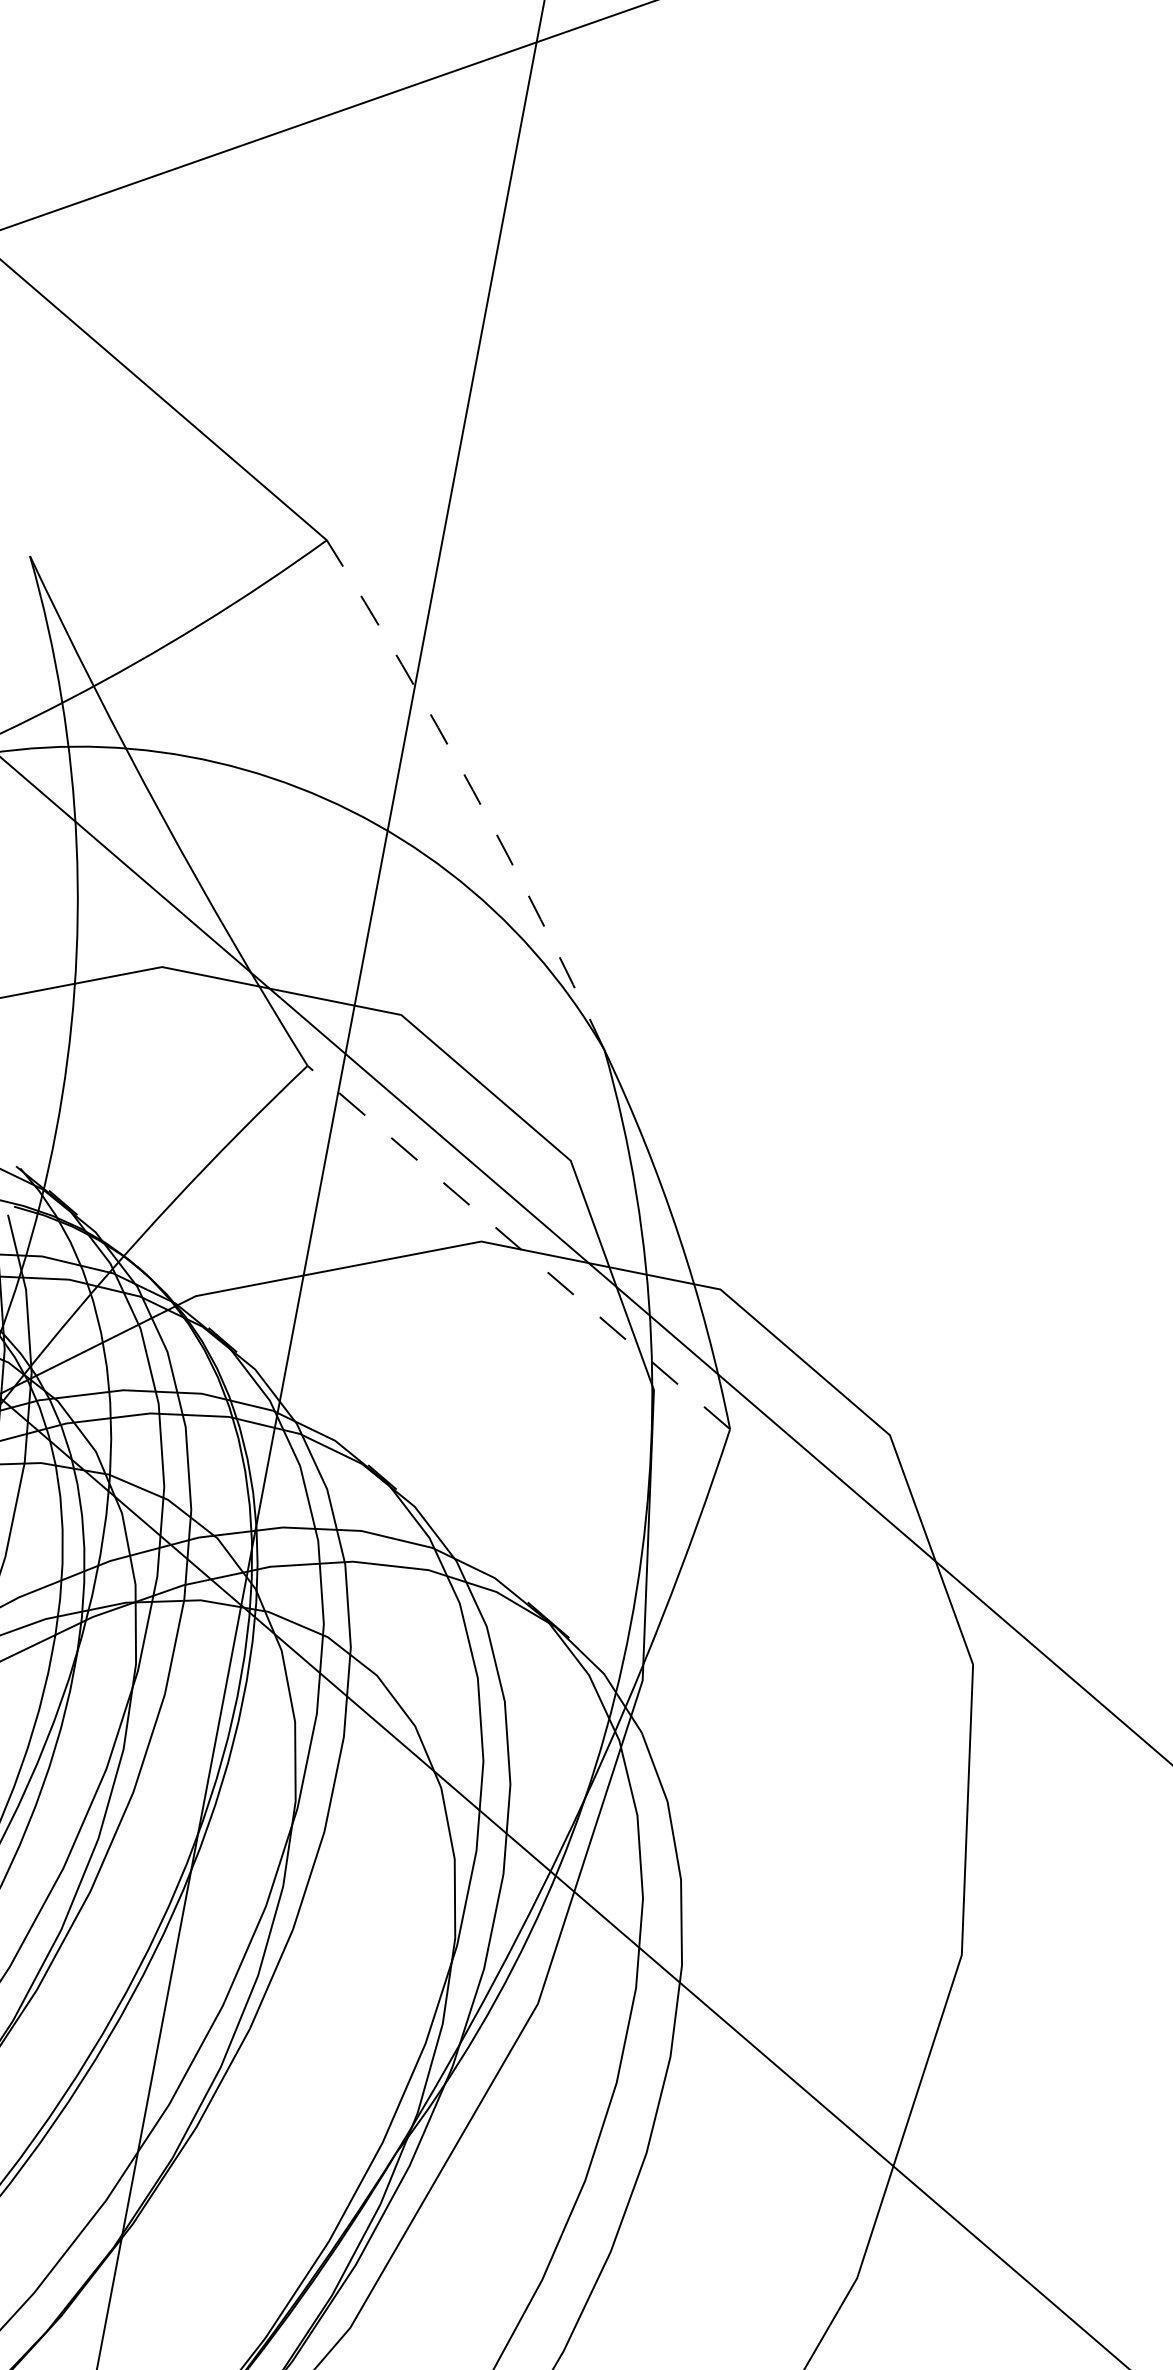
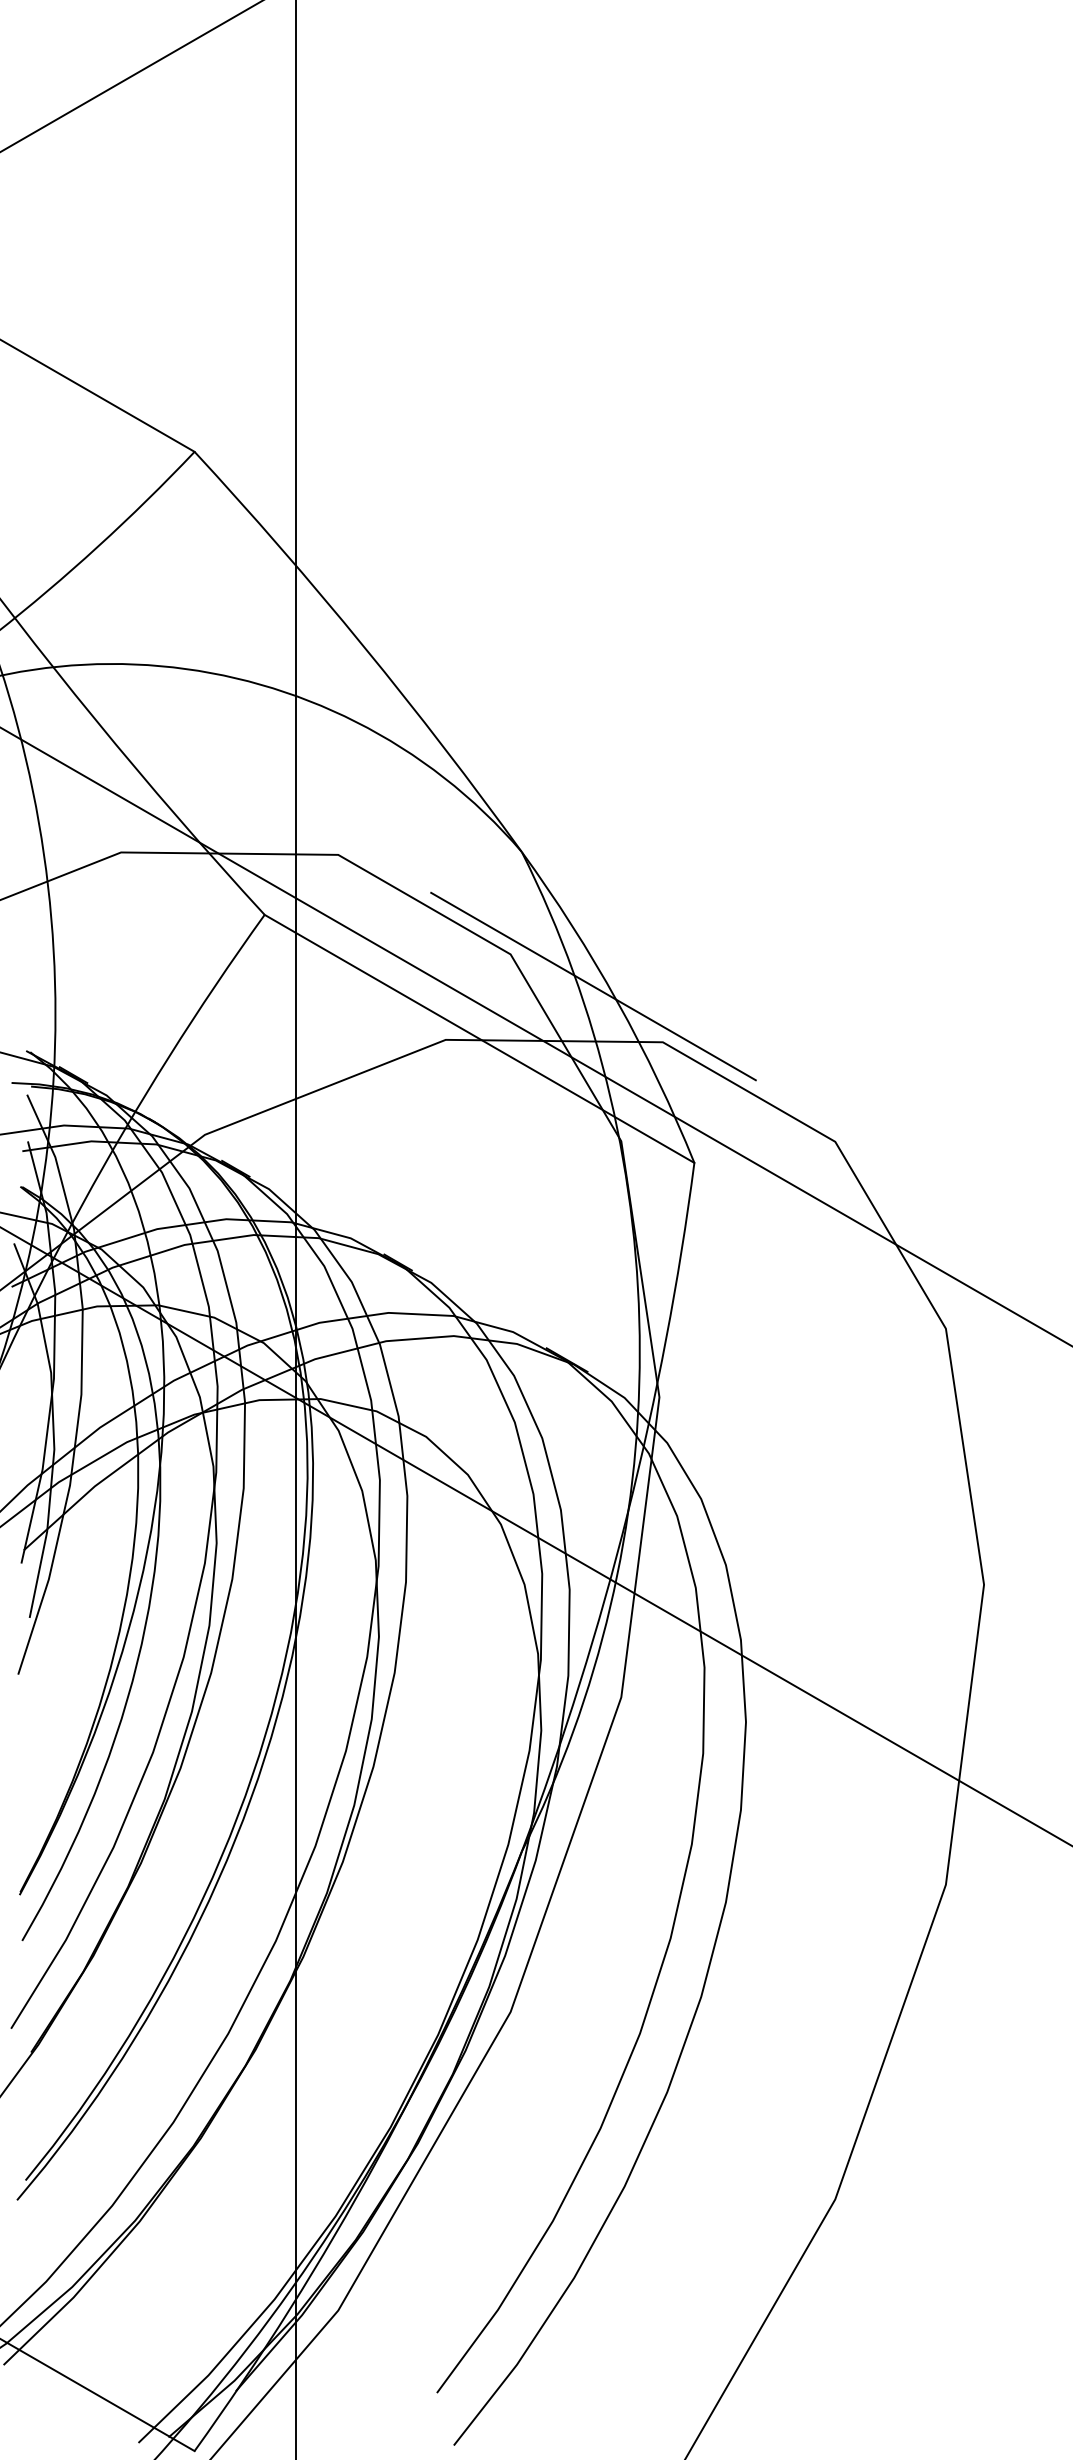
arc: (473, 791) -> (364, 647), dashed -> solid
line: (655, 1213) -> (593, 986), added
line: (518, 1247) -> (479, 1038), dashed -> solid

